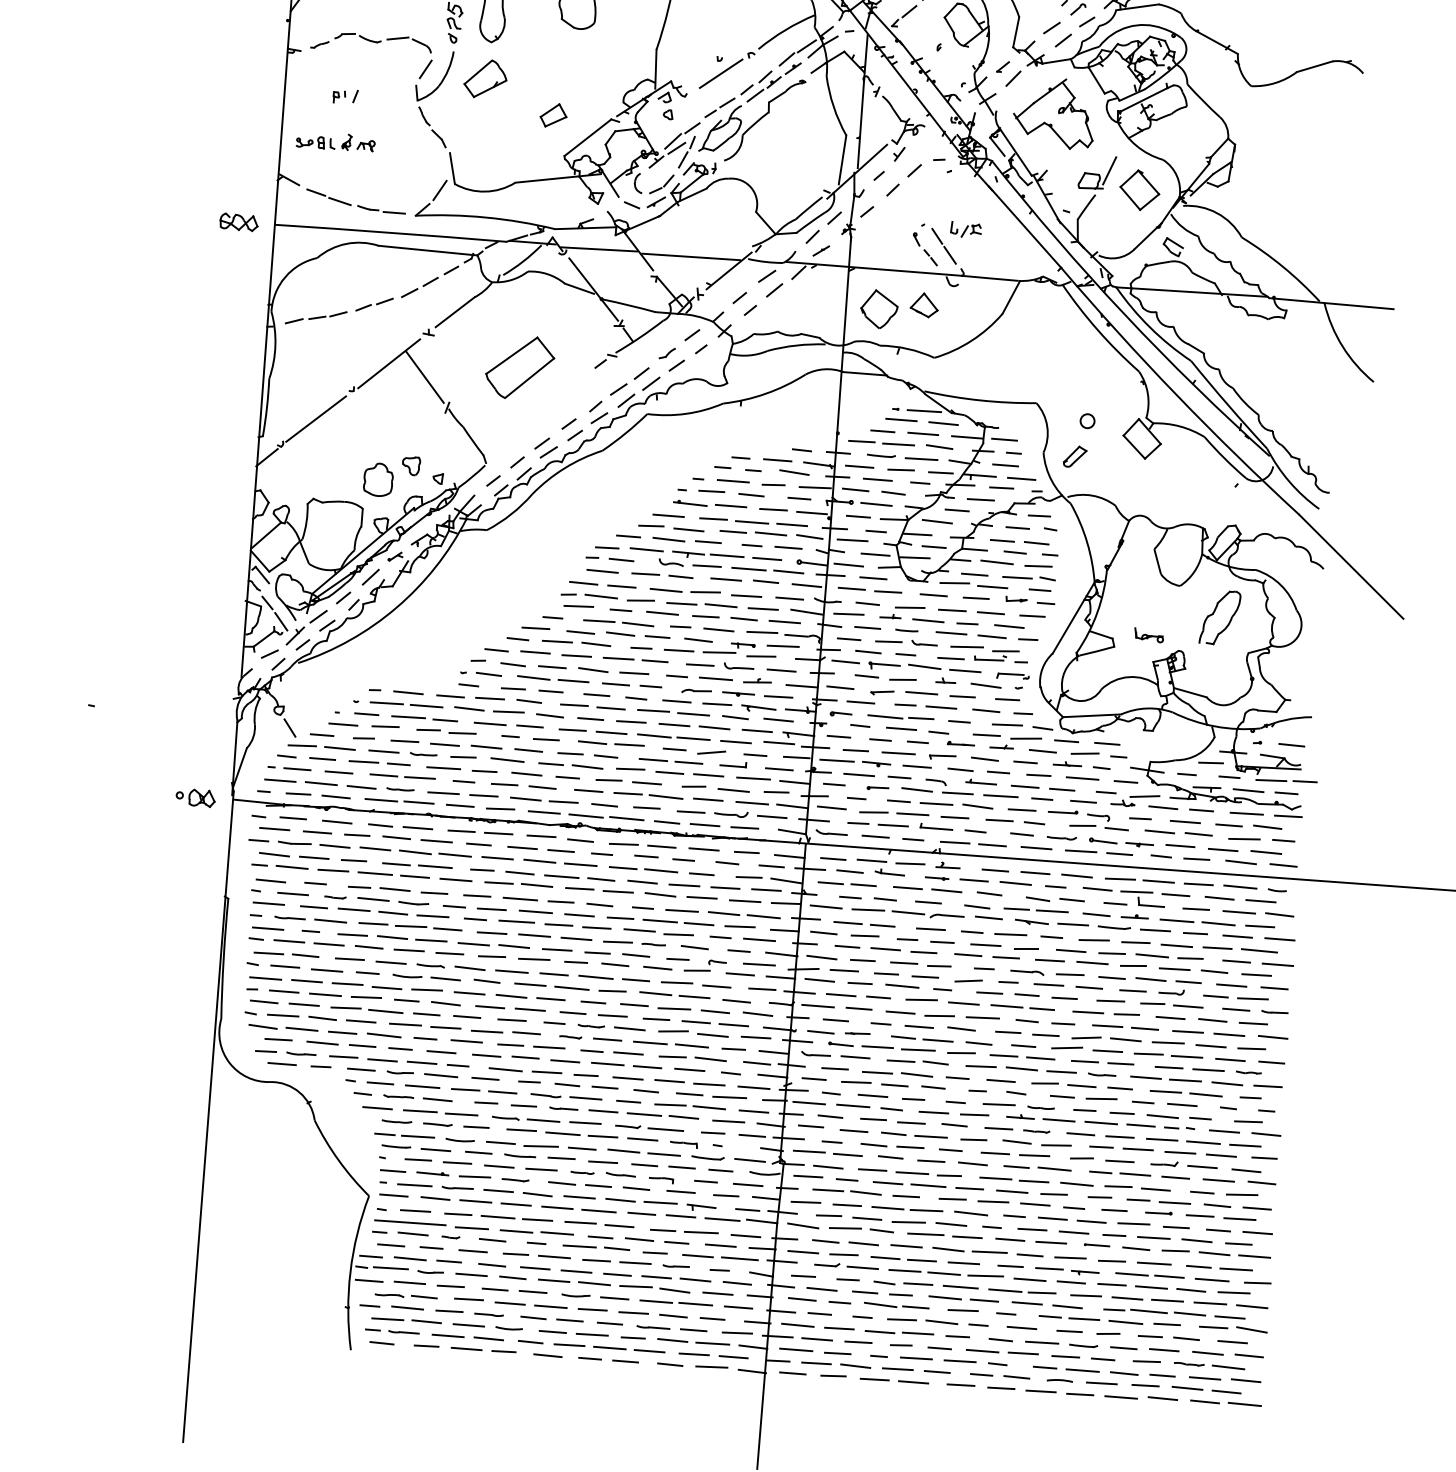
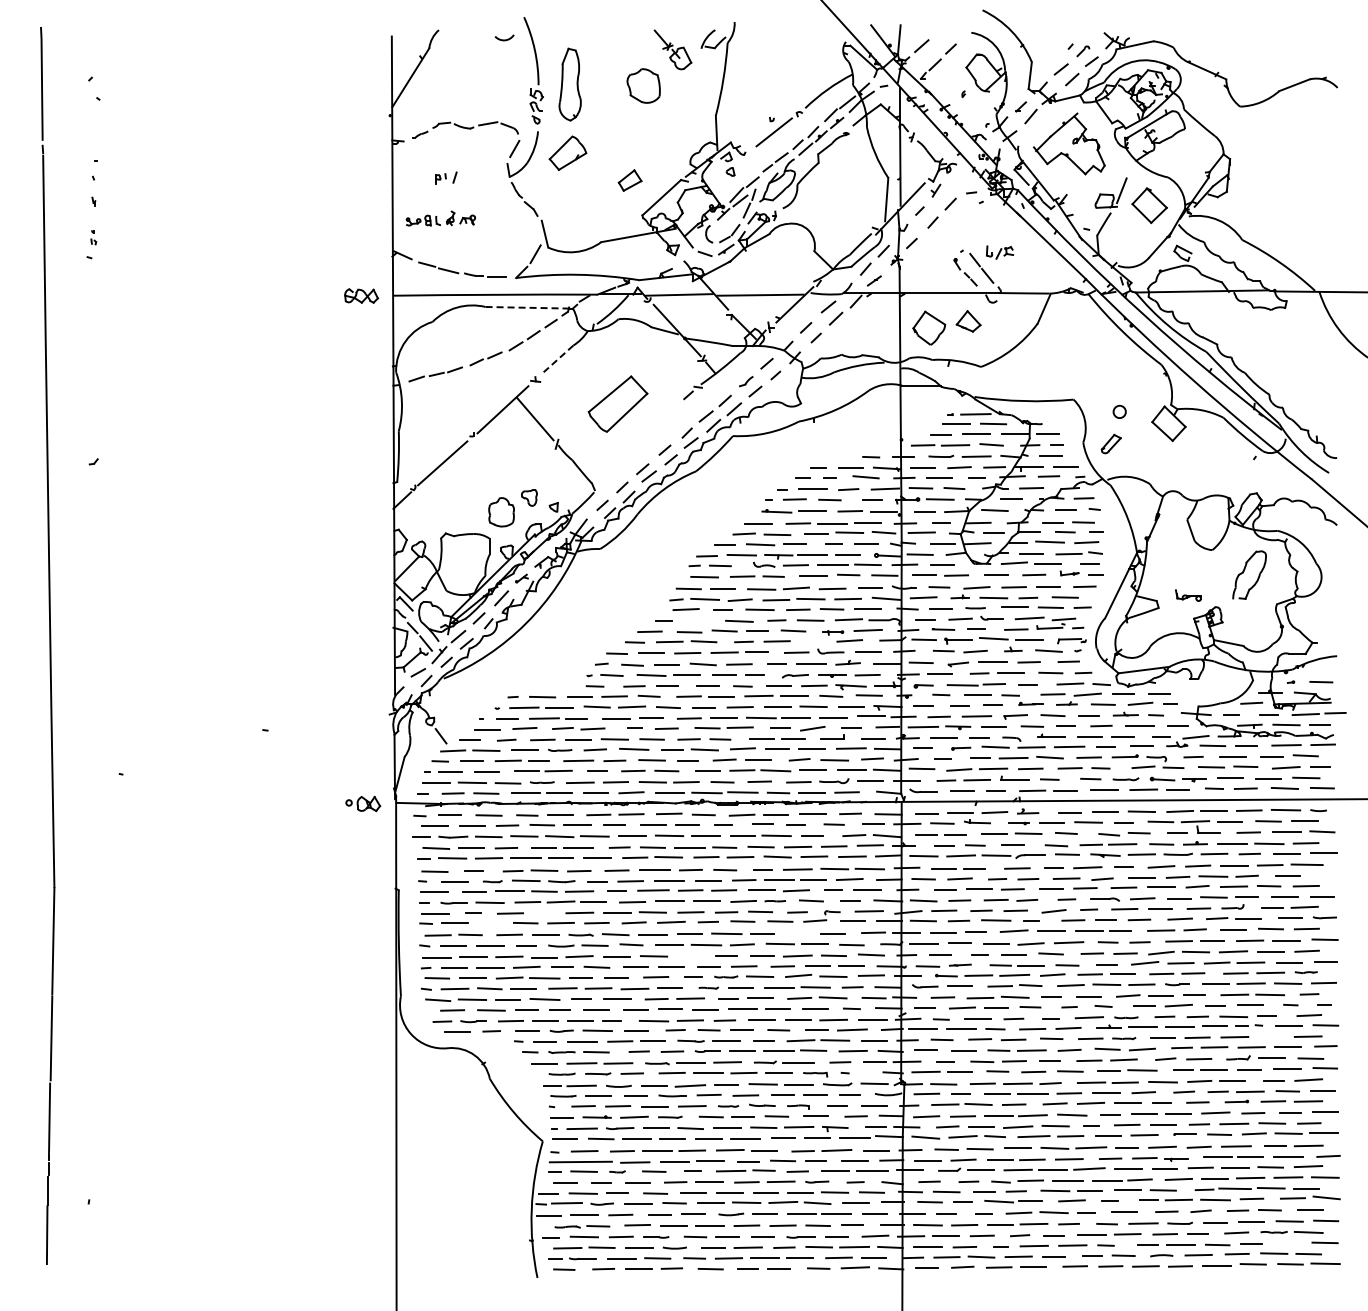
line: (426, 250) -> (527, 307), solid -> dashed
line: (455, 312) -> (557, 360), solid -> dashed
line: (598, 620) -> (704, 620), removed
line: (719, 652) -> (812, 640), removed
line: (392, 937) -> (545, 912), removed
line: (329, 944) -> (490, 923), removed
line: (1278, 964) -> (1324, 875), removed
line: (676, 982) -> (797, 932), removed
line: (550, 999) -> (688, 956), removed
line: (1202, 1142) -> (1270, 1036), removed
line: (1204, 1378) -> (1288, 1243), removed

